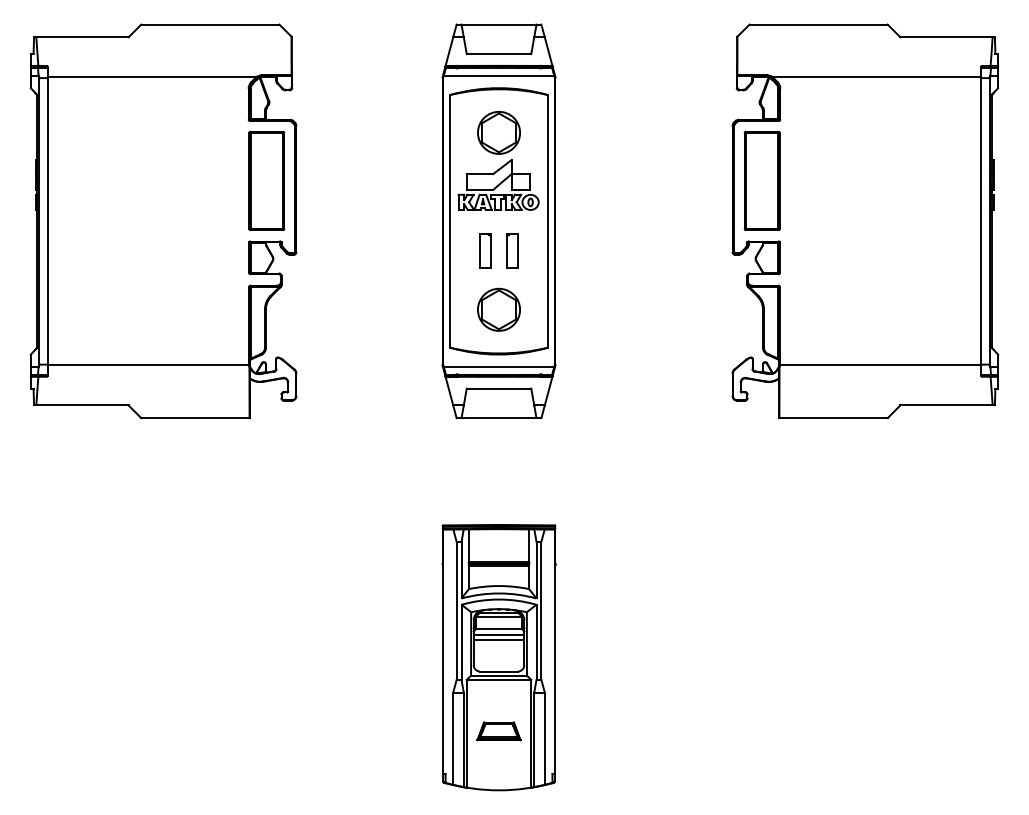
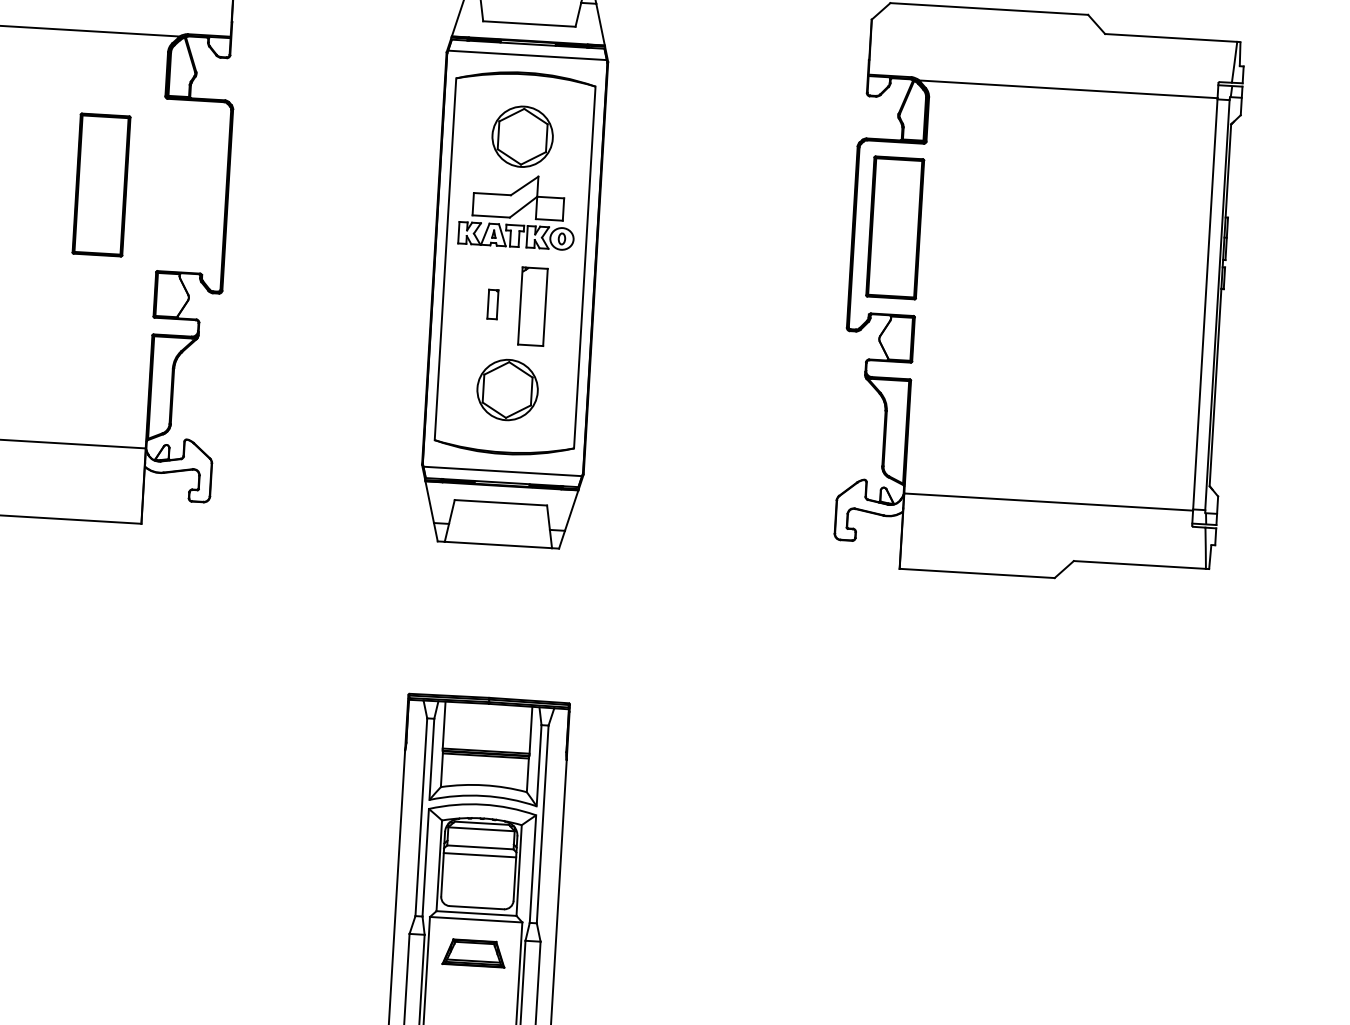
part: (266, 180) -> (101, 184), moved
part: (485, 250) -> (493, 303), size x0.6
part: (512, 250) -> (531, 306), size x1.6
line: (498, 639) -> (478, 861), removed
part: (498, 731) -> (473, 953), moved

